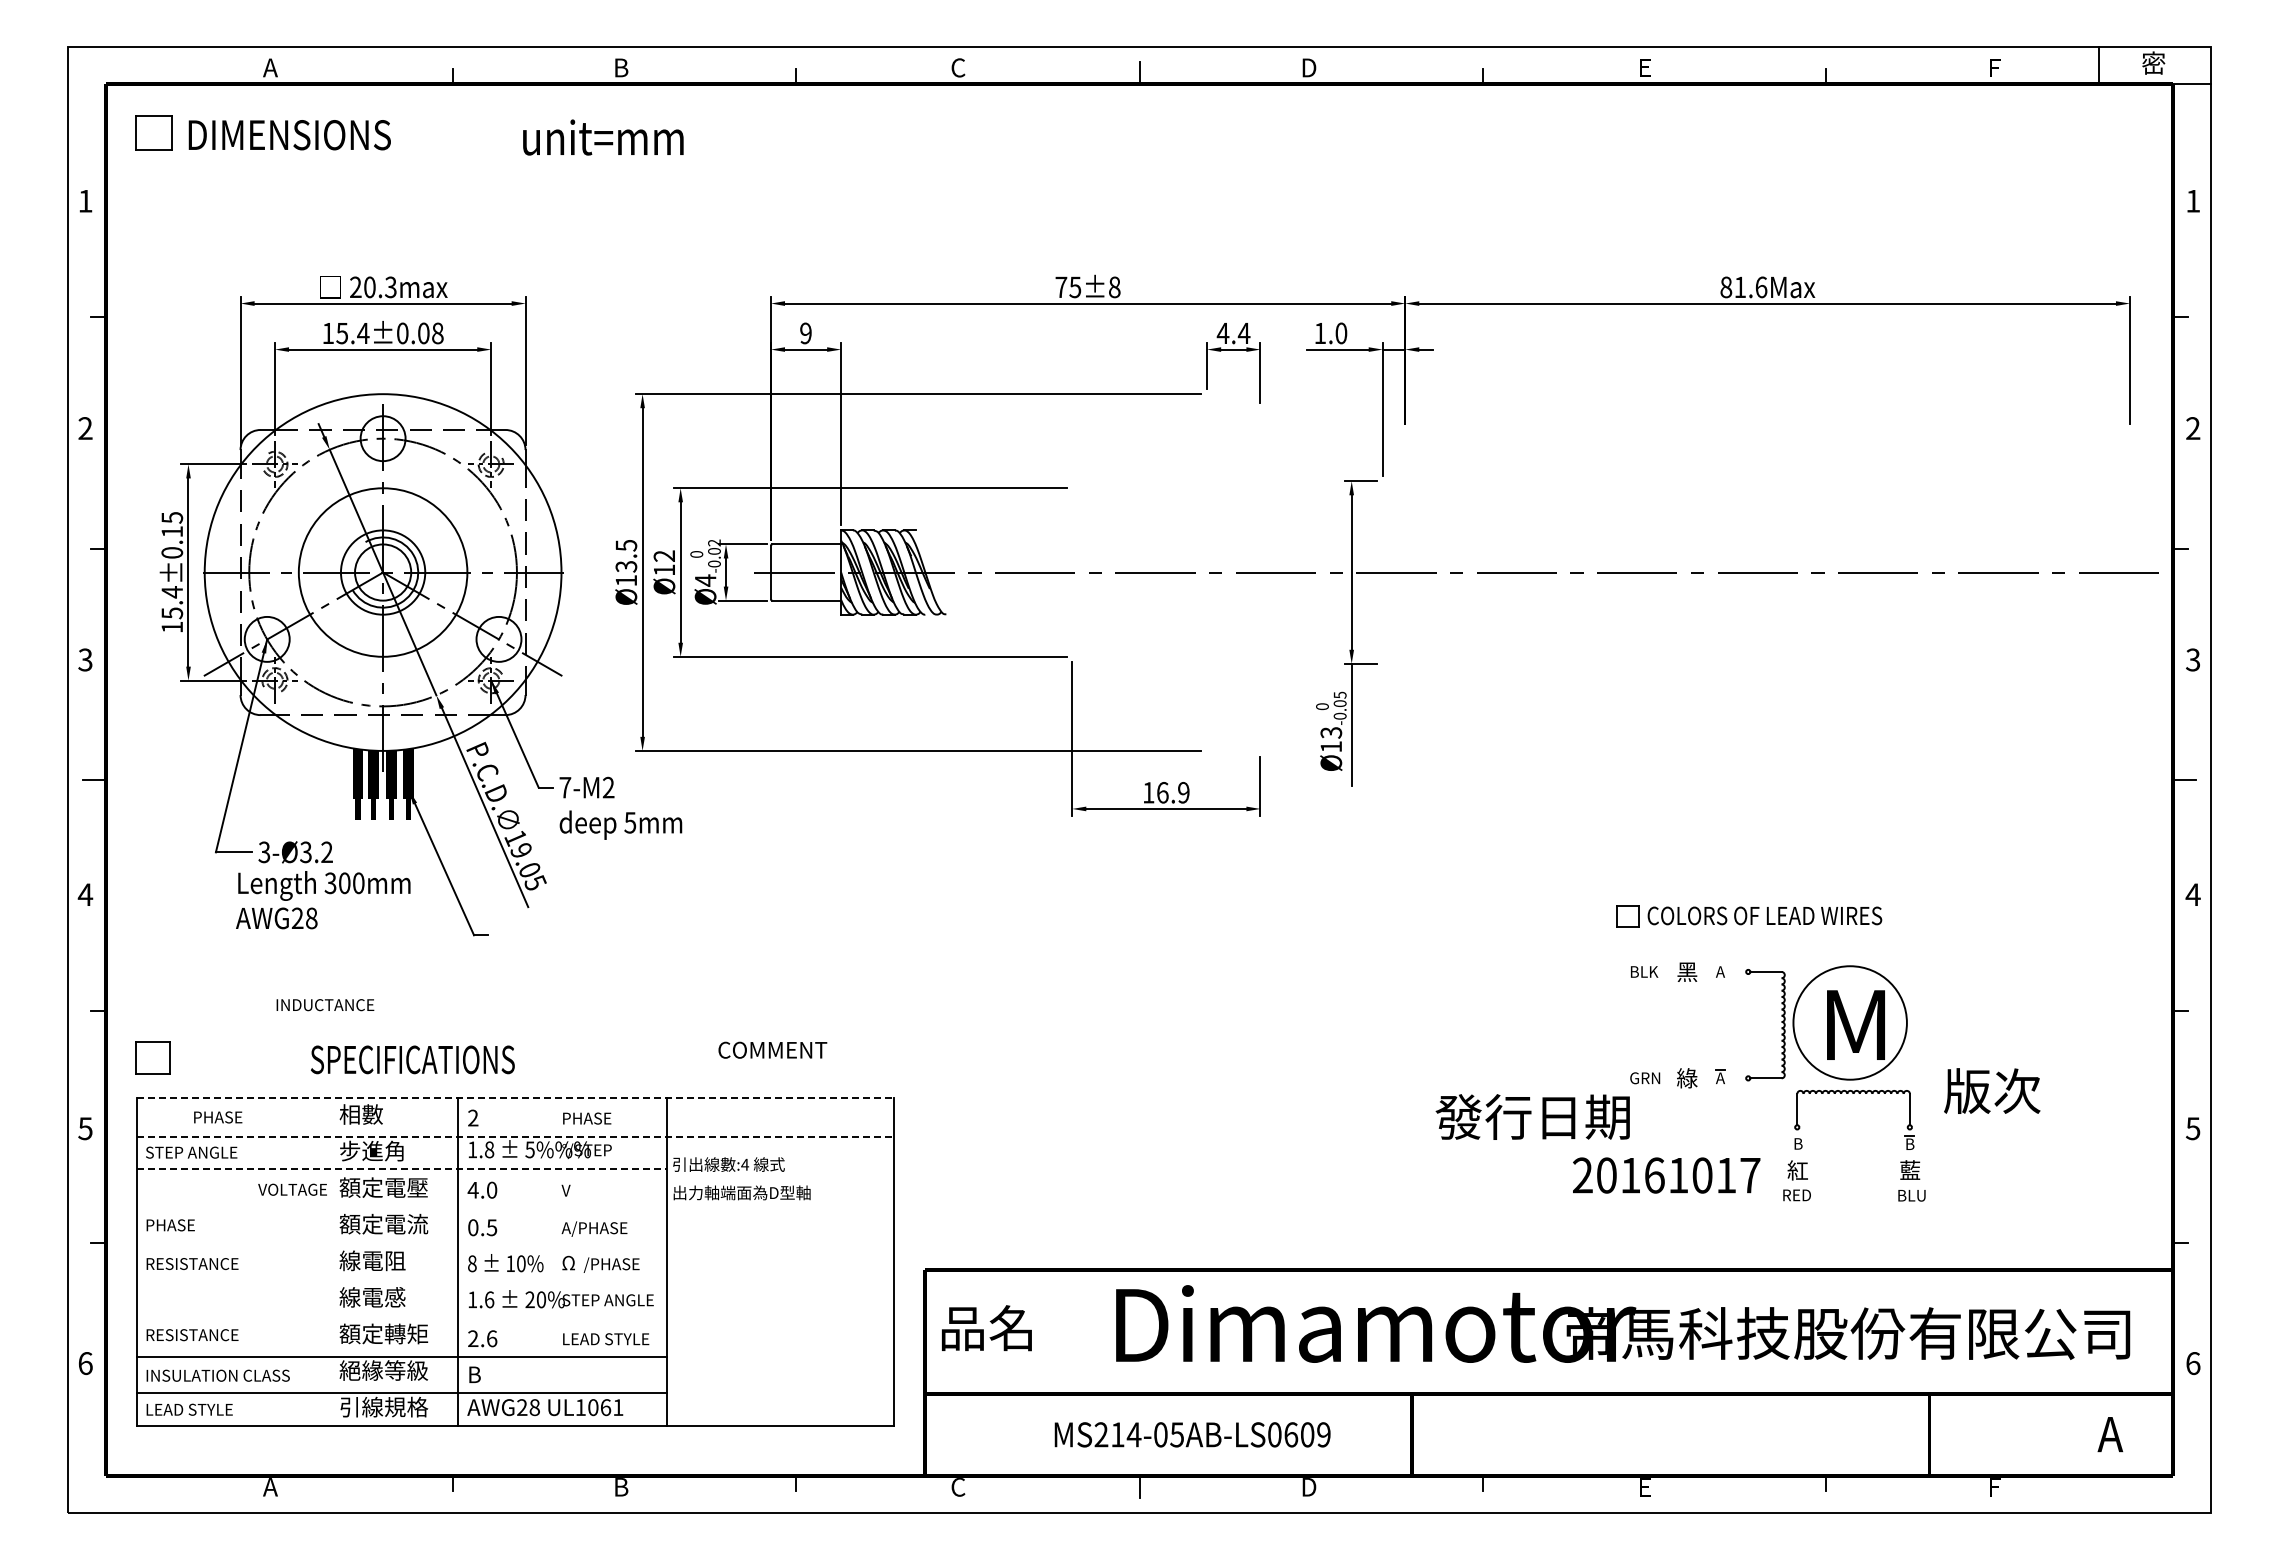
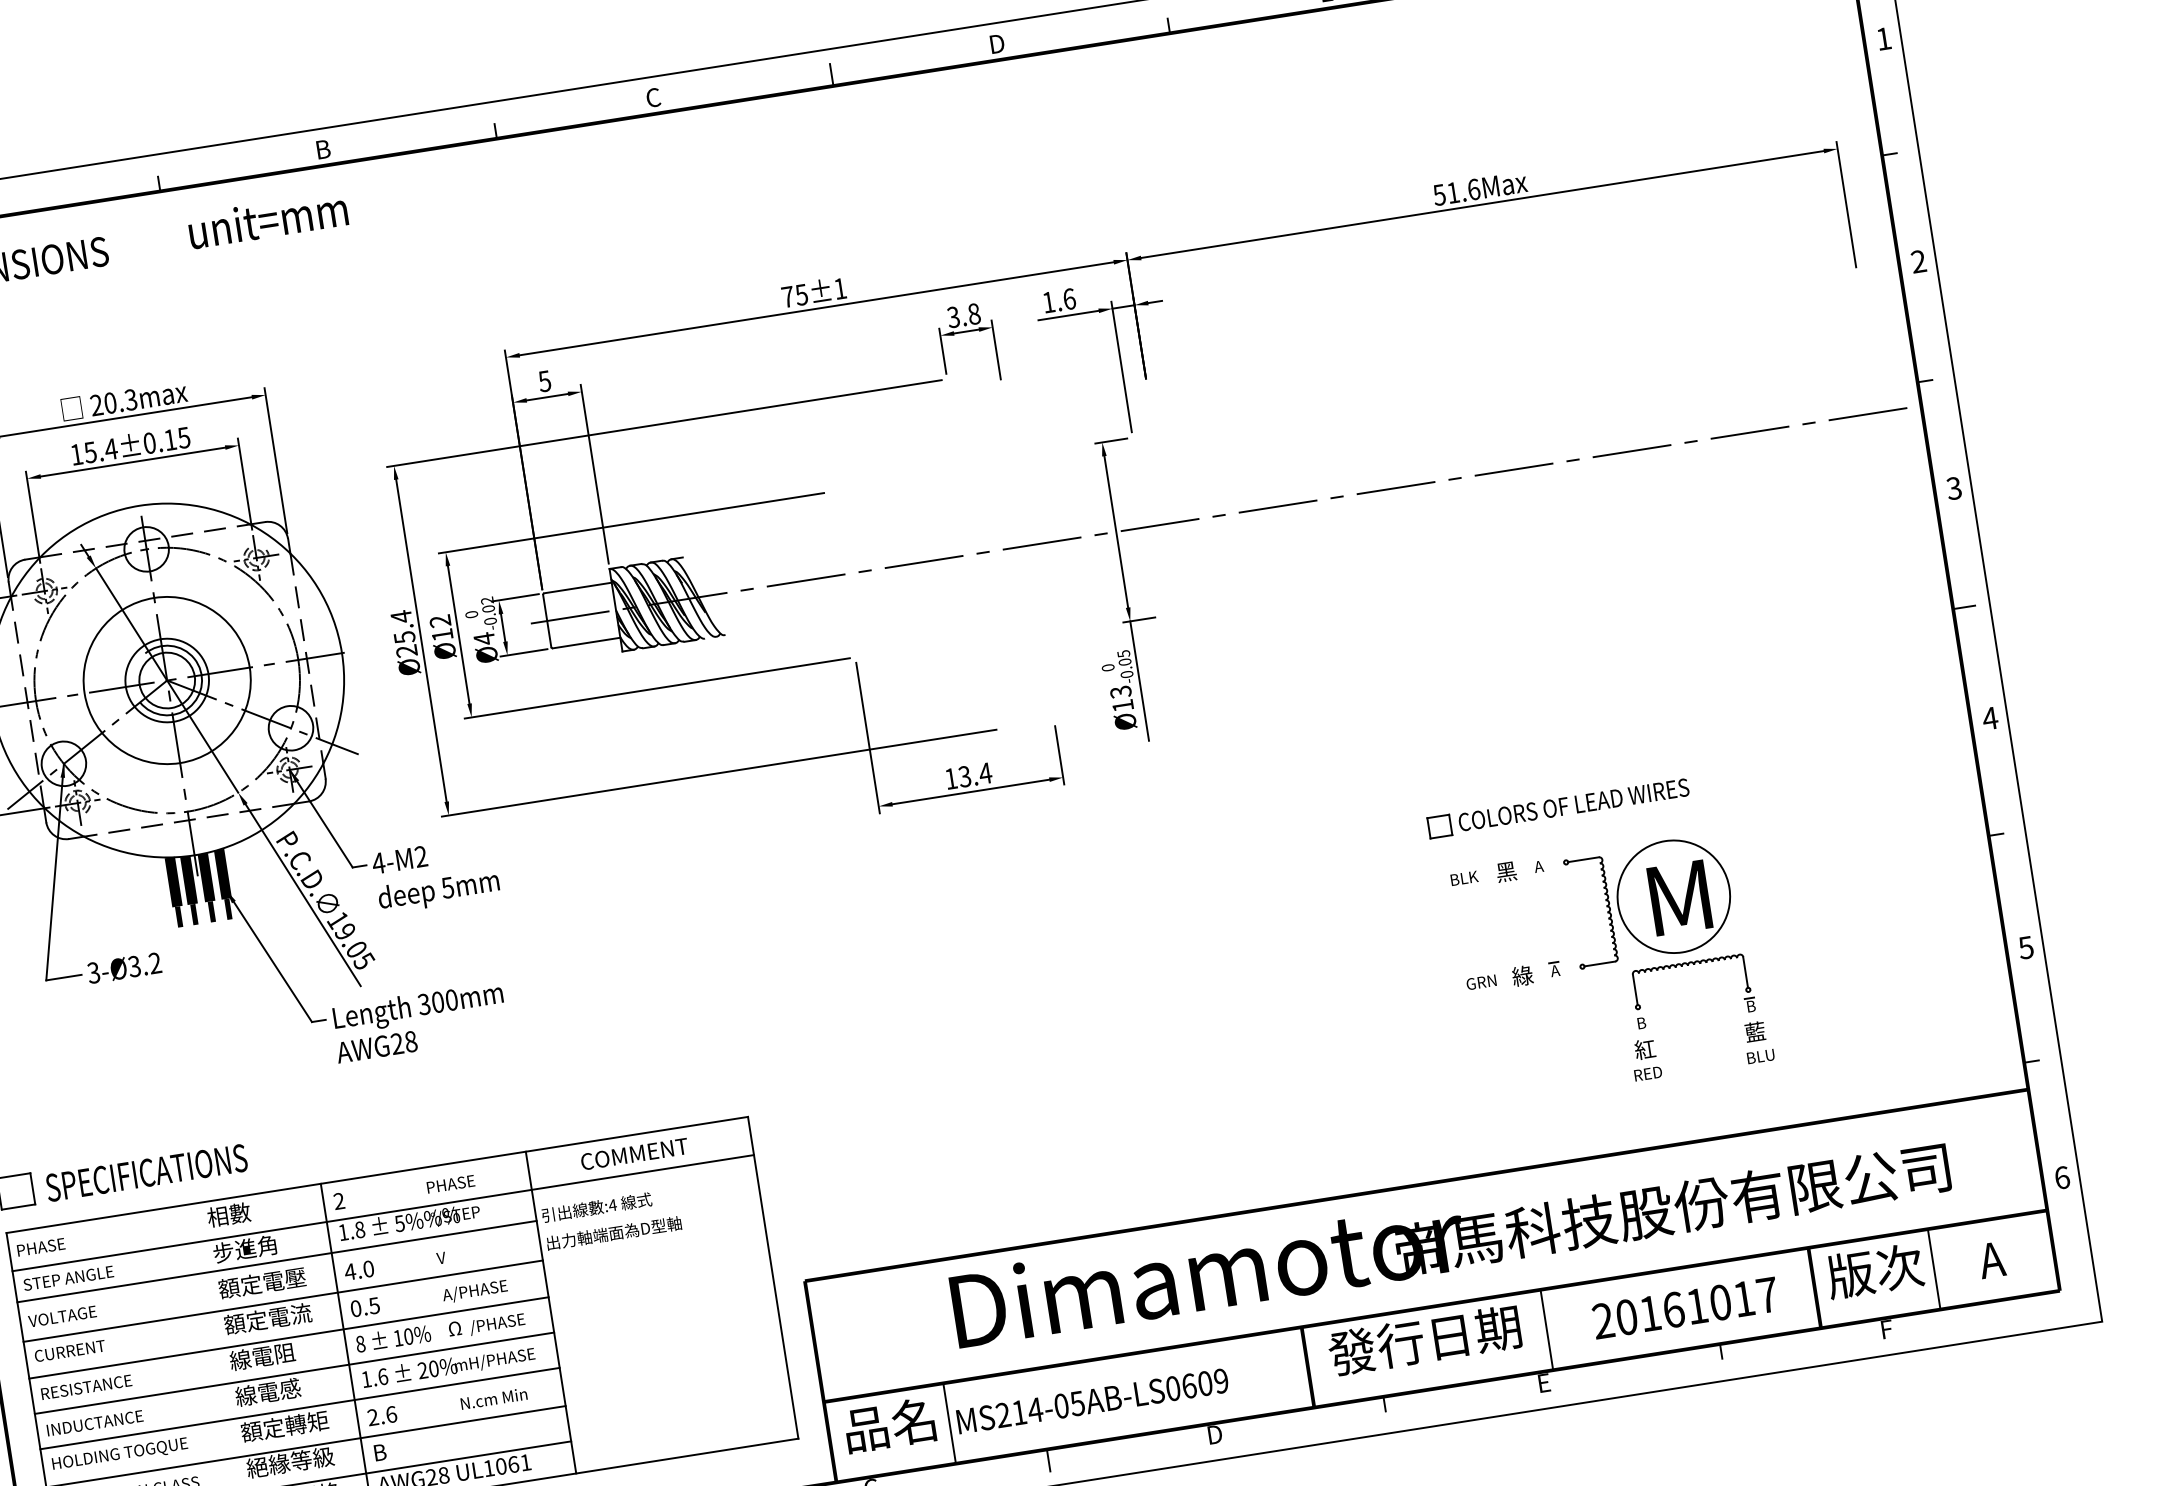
text: (603, 137) -> (268, 219), moved
text: (1114, 287) -> (840, 288), 75±8 -> 75±1
text: (1726, 287) -> (1439, 195), 81.6Max -> 51.6Max
text: (430, 333) -> (176, 439), 15.4±0.08 -> 15.4±0.15
text: (805, 333) -> (544, 381), 9 -> 5
text: (1233, 333) -> (963, 315), 4.4 -> 3.8
text: (1341, 333) -> (1069, 299), 1.0 -> 1.6
text: (626, 562) -> (404, 633), Ø13.5 -> Ø25.4
text: (564, 787) -> (377, 863), 7-M2 -> 4-M2
text: (1173, 792) -> (975, 774), 16.9 -> 13.4
text: (323, 900) -> (419, 1022), moved
text: (325, 1005) -> (95, 1423), moved
text: (772, 1049) -> (634, 1153), moved
text: (412, 1059) -> (146, 1172), moved
text: (1992, 1090) -> (1875, 1270), moved
line: (515, 1097) -> (377, 1174), dashed -> solid
text: (1532, 1116) -> (1424, 1339), moved
text: (218, 1117) -> (41, 1247), moved
line: (515, 1136) -> (383, 1212), dashed -> solid
line: (401, 1168) -> (276, 1261), dashed -> solid
text: (1666, 1175) -> (1685, 1308), moved
text: (292, 1189) -> (62, 1316), moved
line: (401, 1208) -> (282, 1300), added
text: (181, 1225) -> (69, 1351), PHASE -> CURRENT
line: (401, 1246) -> (288, 1338), added
line: (401, 1282) -> (294, 1373), added
text: (607, 1300) -> (498, 1359), STEP ANGLE -> mH/PHASE
line: (401, 1318) -> (299, 1408), added
text: (1623, 1323) -> (1450, 1233), moved
text: (986, 1328) -> (889, 1425), moved
text: (216, 1336) -> (121, 1454), RESISTANCE -> HOLDING TOGQUE
text: (606, 1338) -> (503, 1396), LEAD STYLE -> N.cm Min
line: (1046, 1434) -> (949, 1423), added
line: (1656, 1434) -> (1547, 1329), added
line: (2051, 1434) -> (1934, 1269), added

